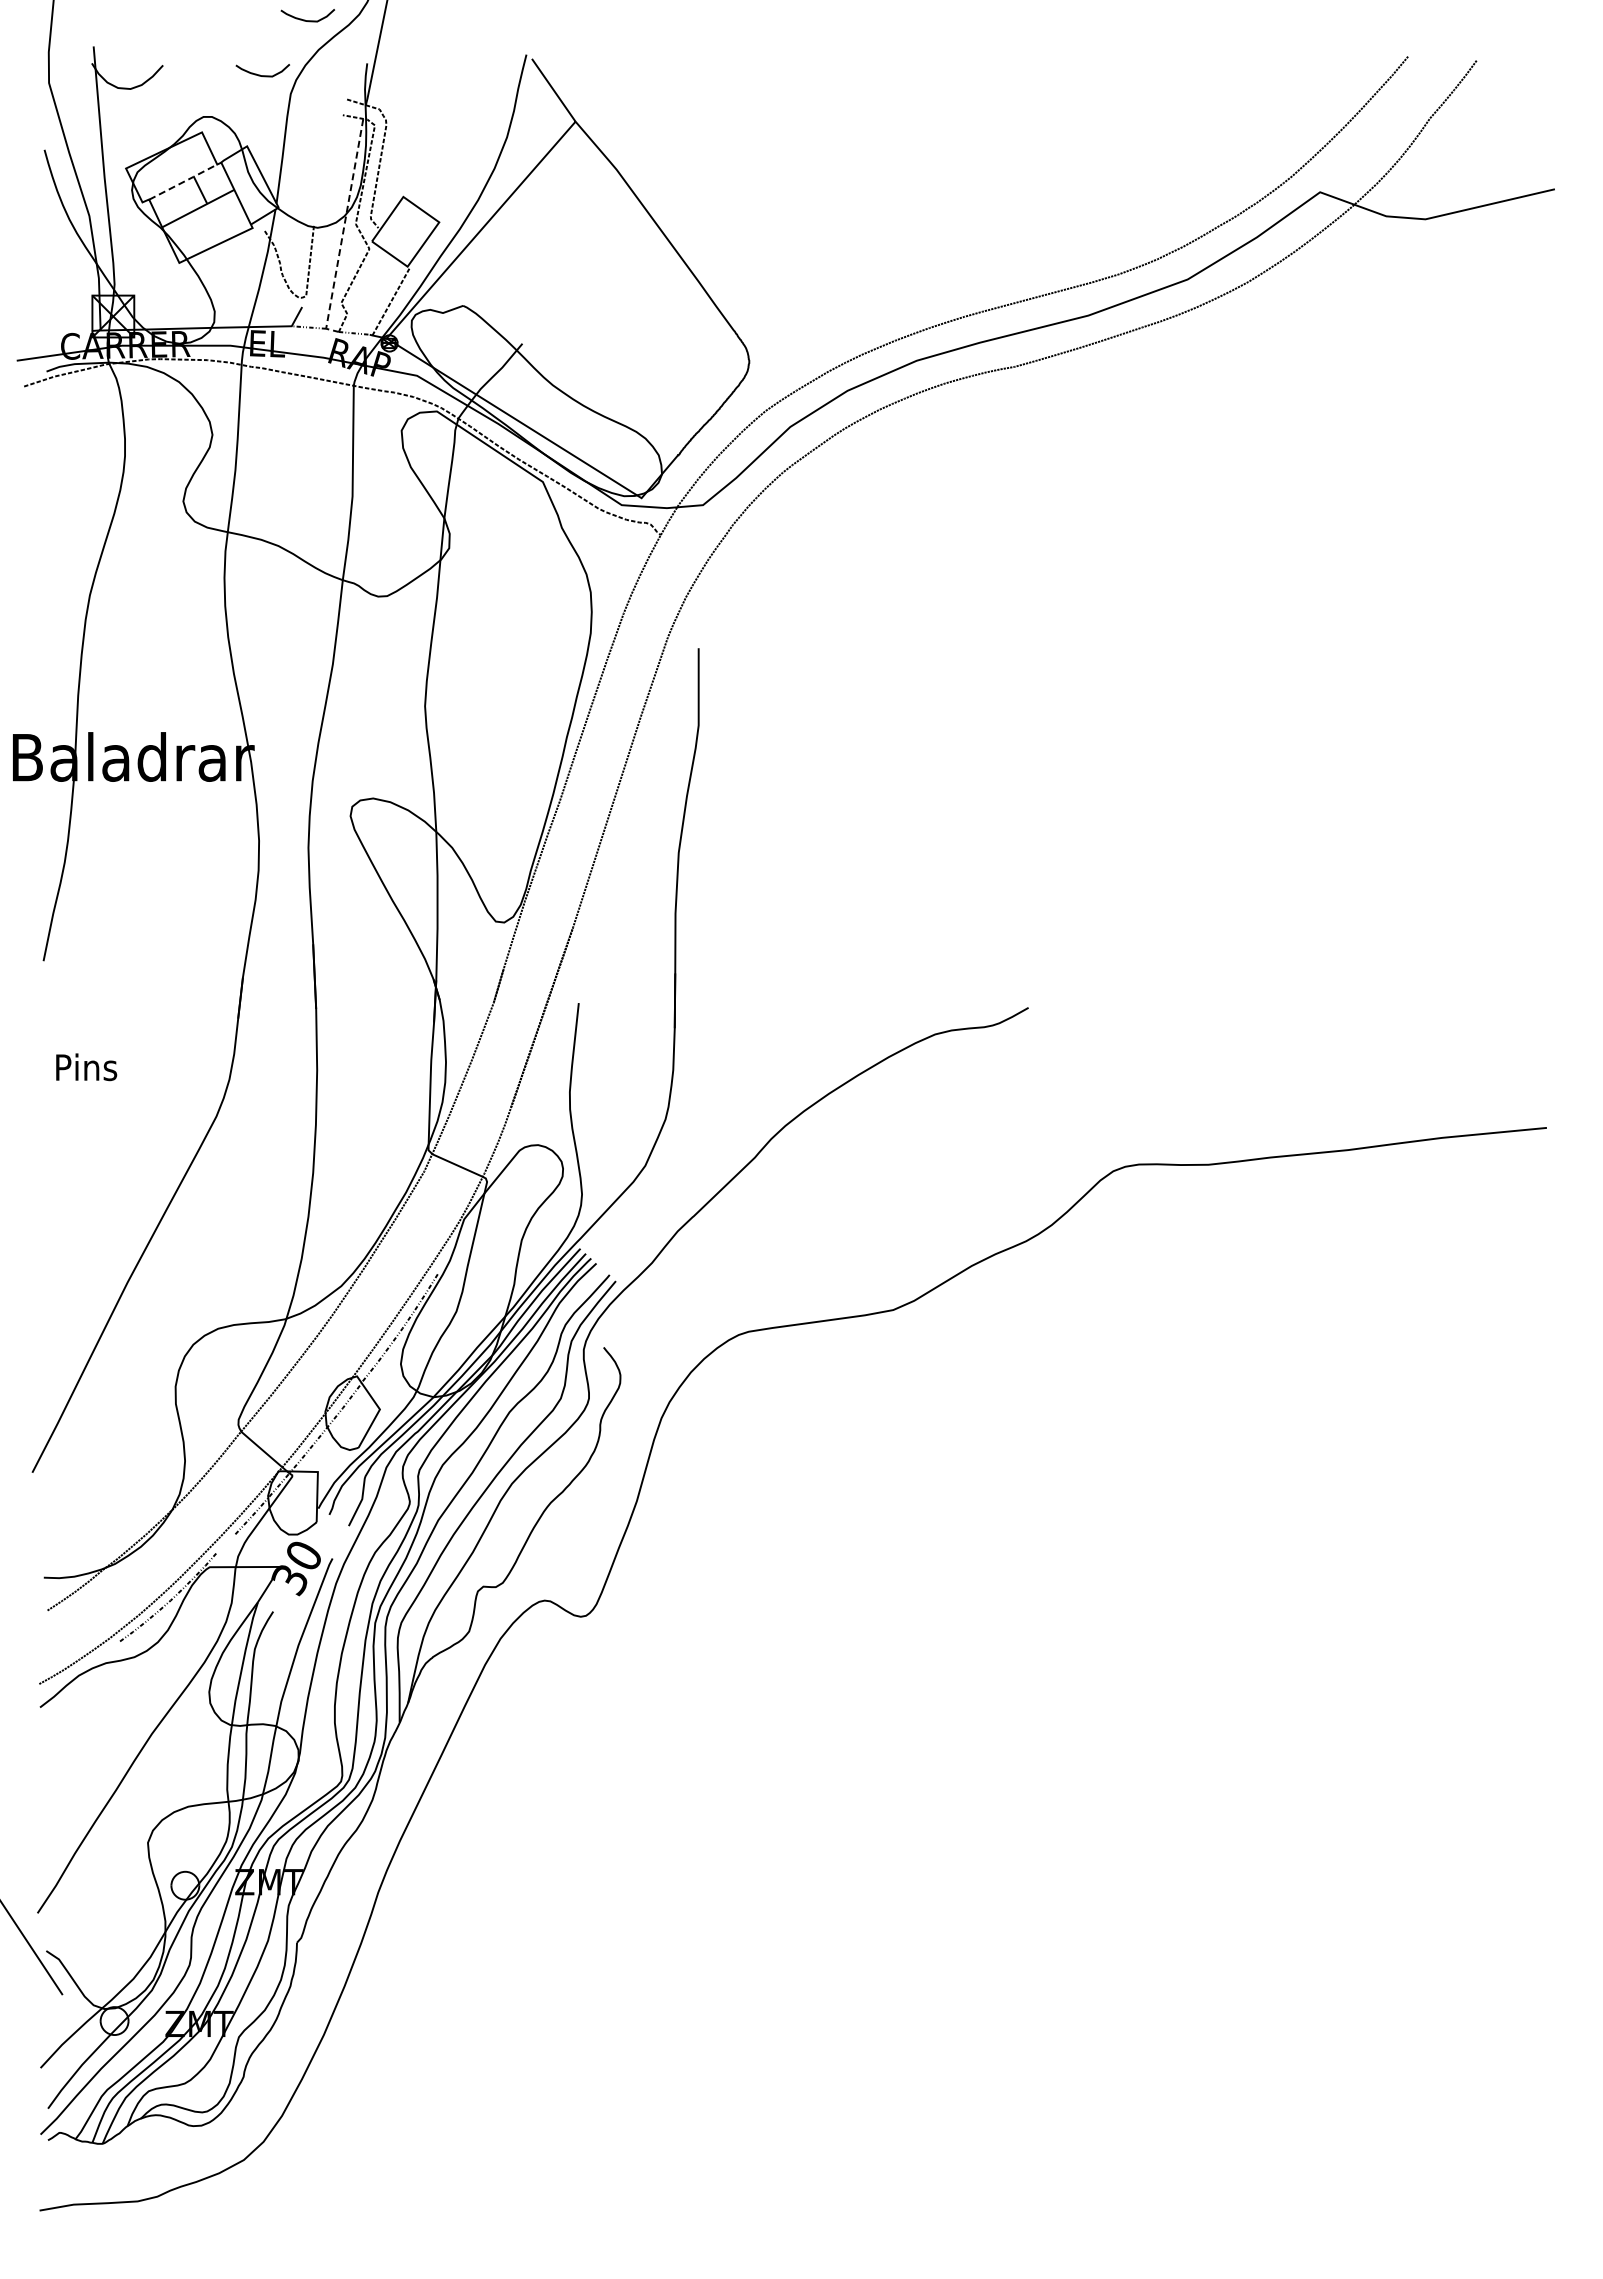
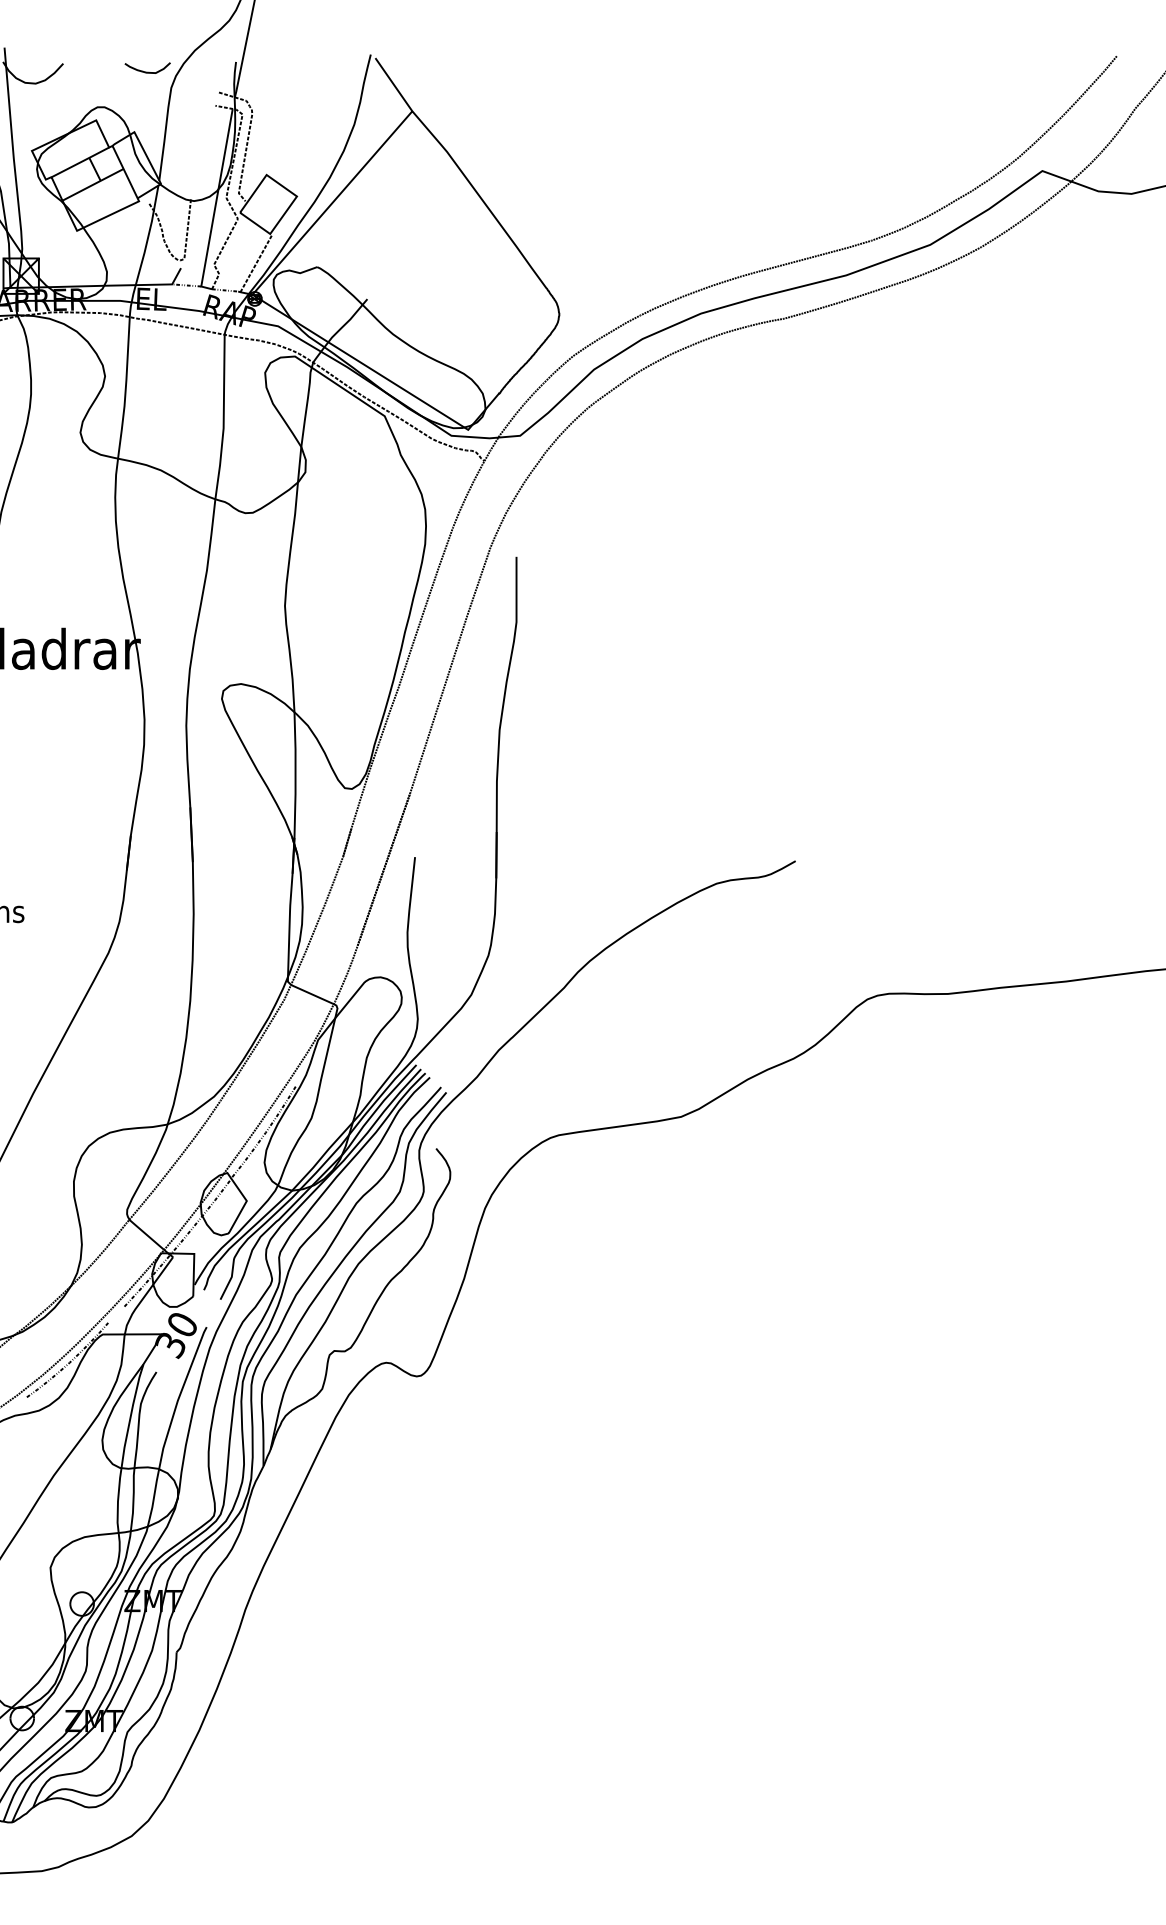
curve: (305, 19) -> (183, 24), removed
line: (184, 181) -> (81, 161), dashed -> solid
line: (343, 231) -> (215, 204), dashed -> solid

